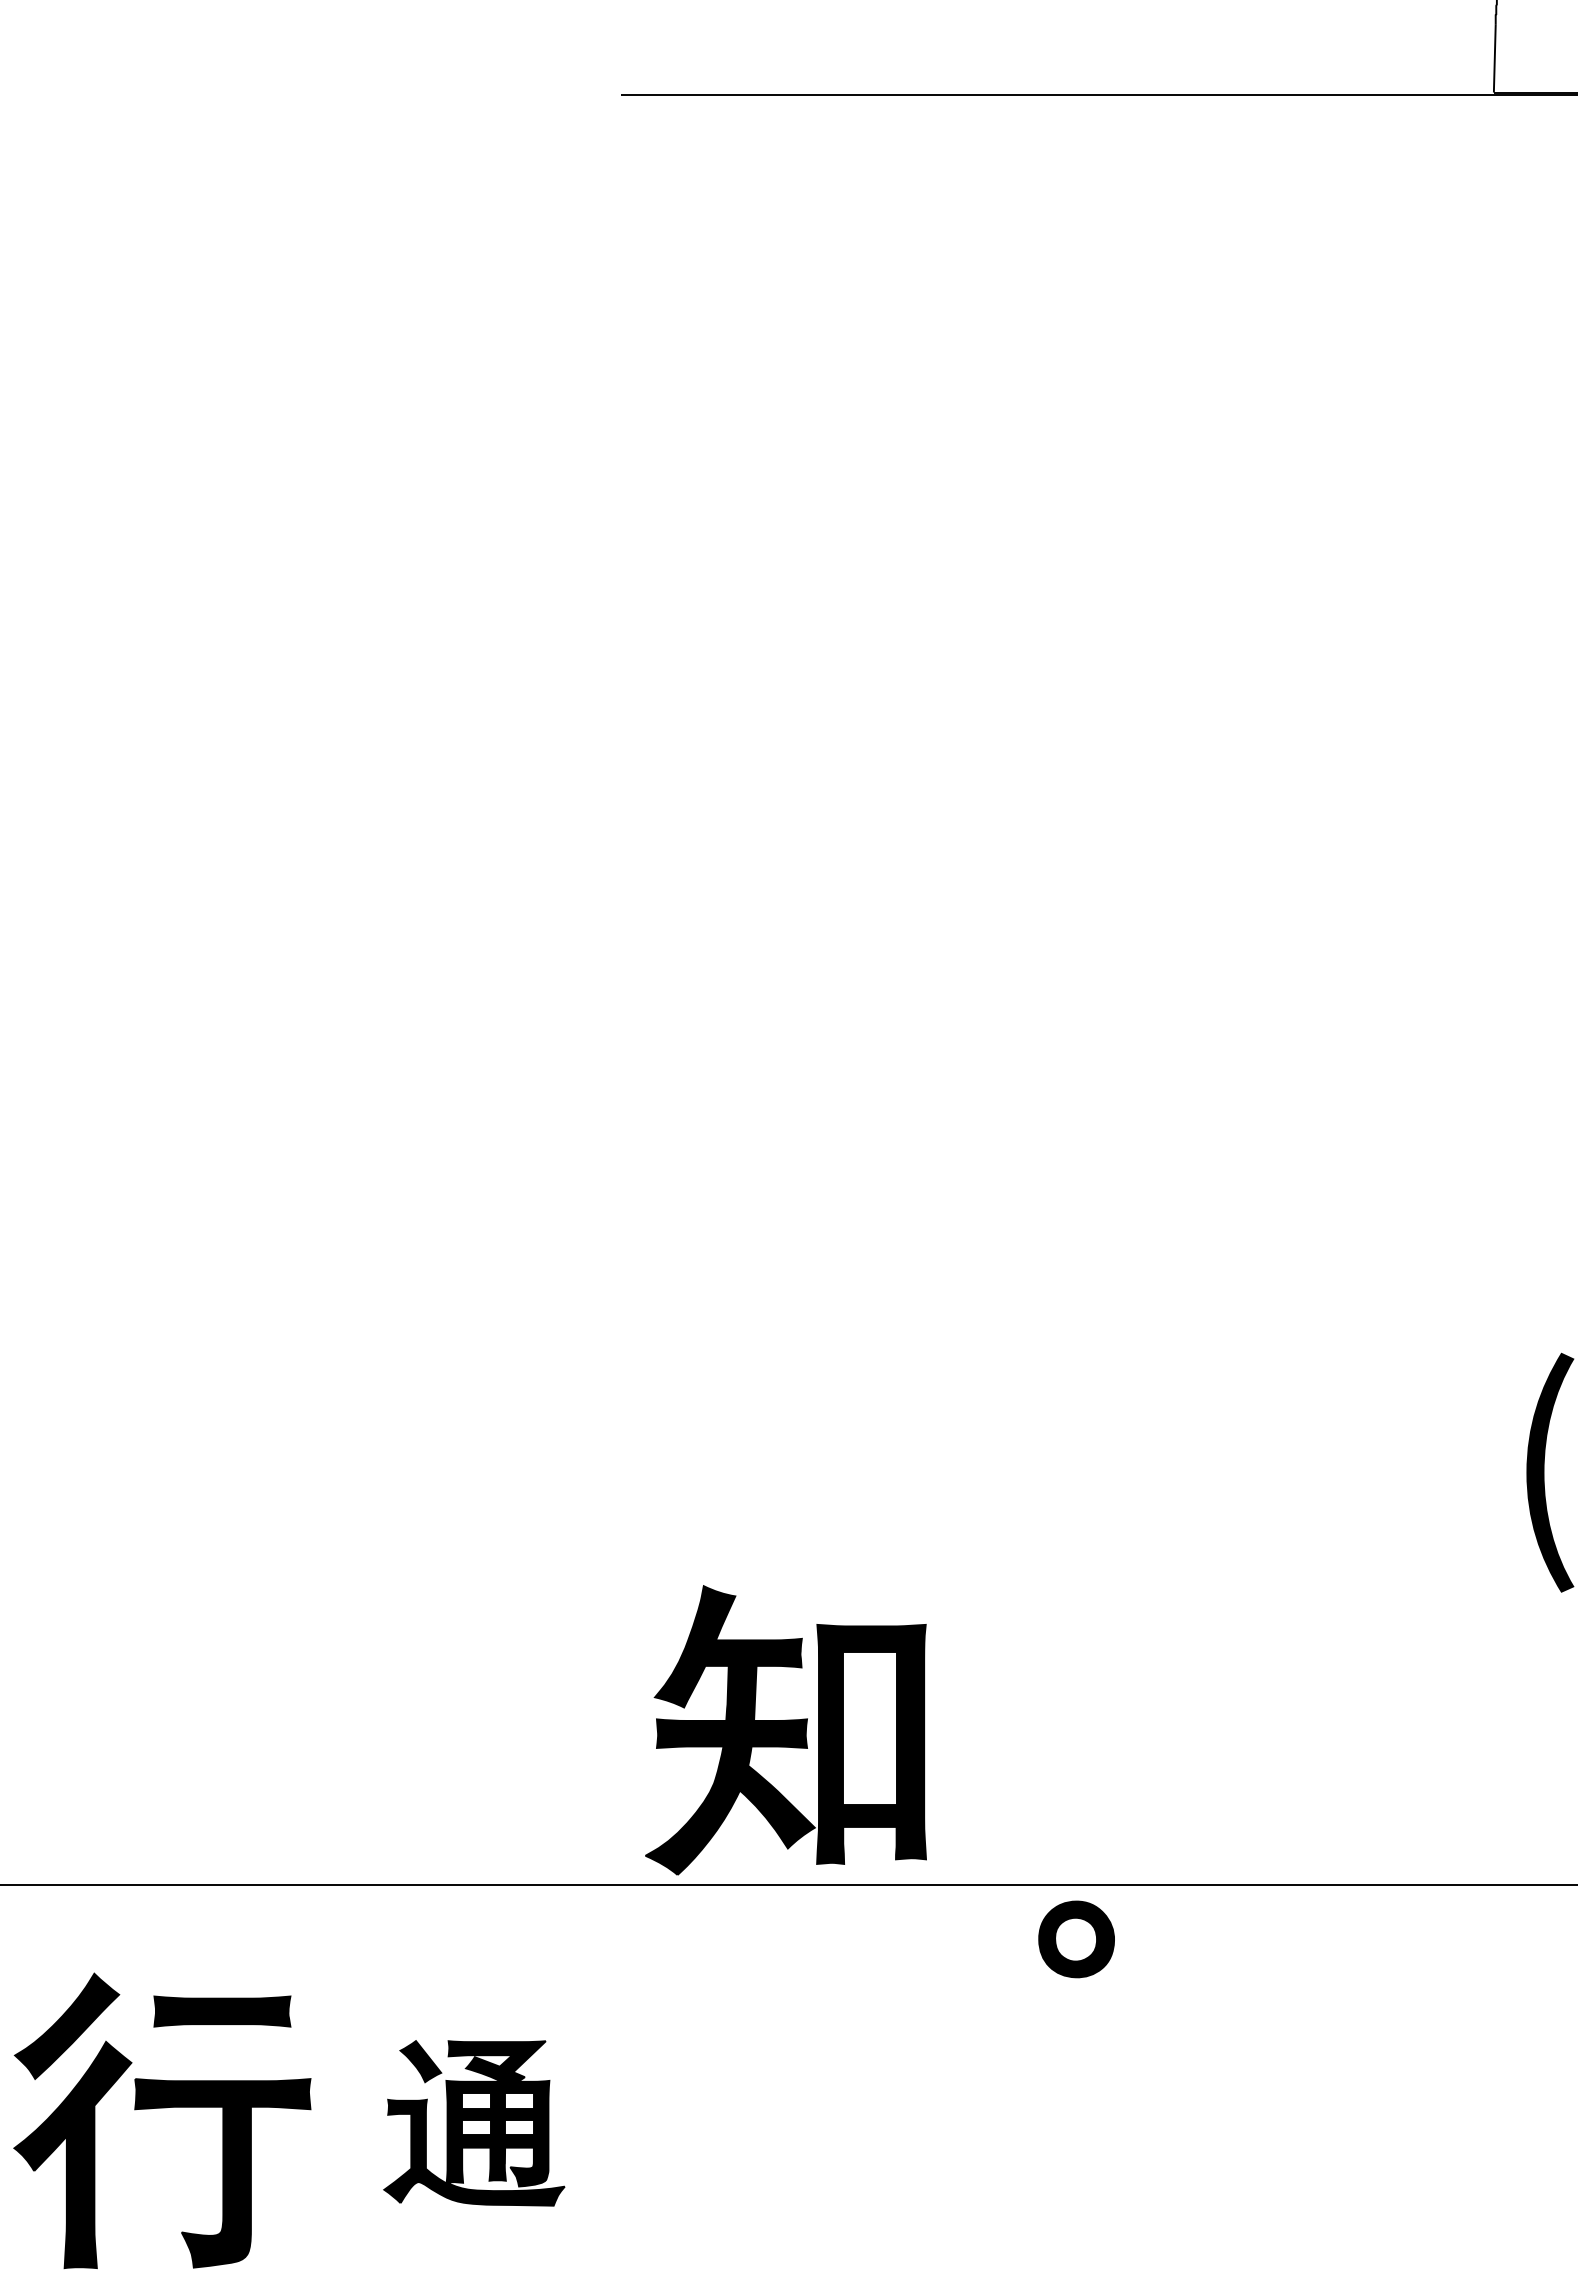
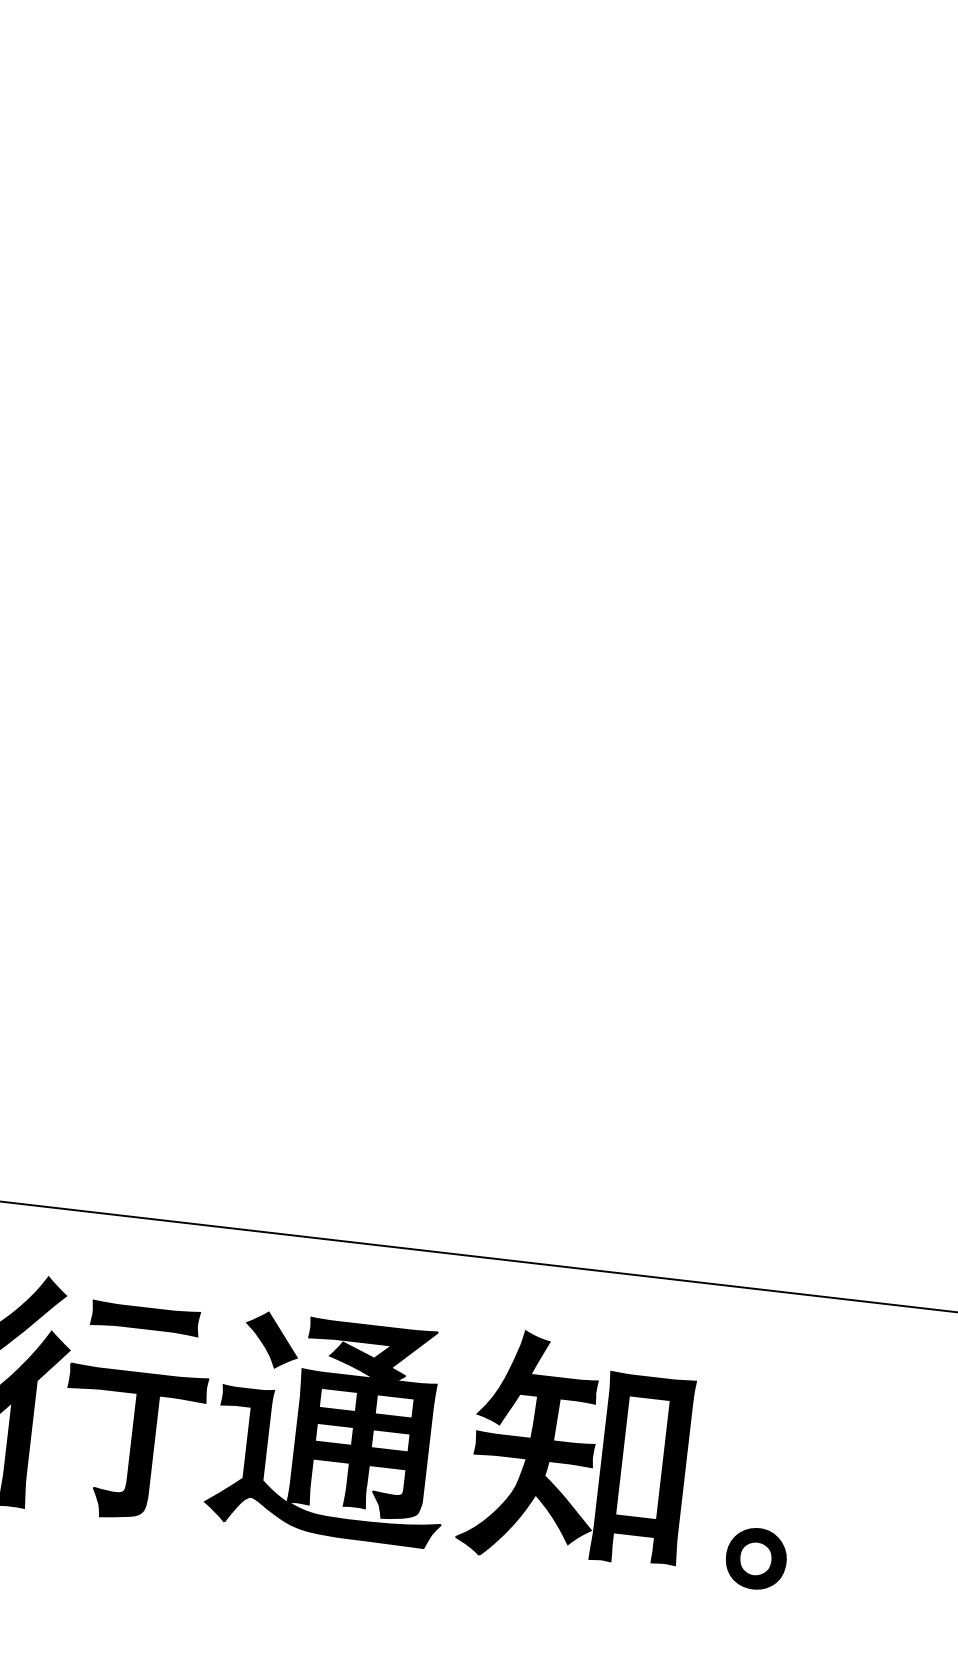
part: (785, 1730) -> (576, 1451), moved
part: (1076, 1939) -> (756, 1558), moved
part: (474, 2123) -> (332, 1428), size x1.67

